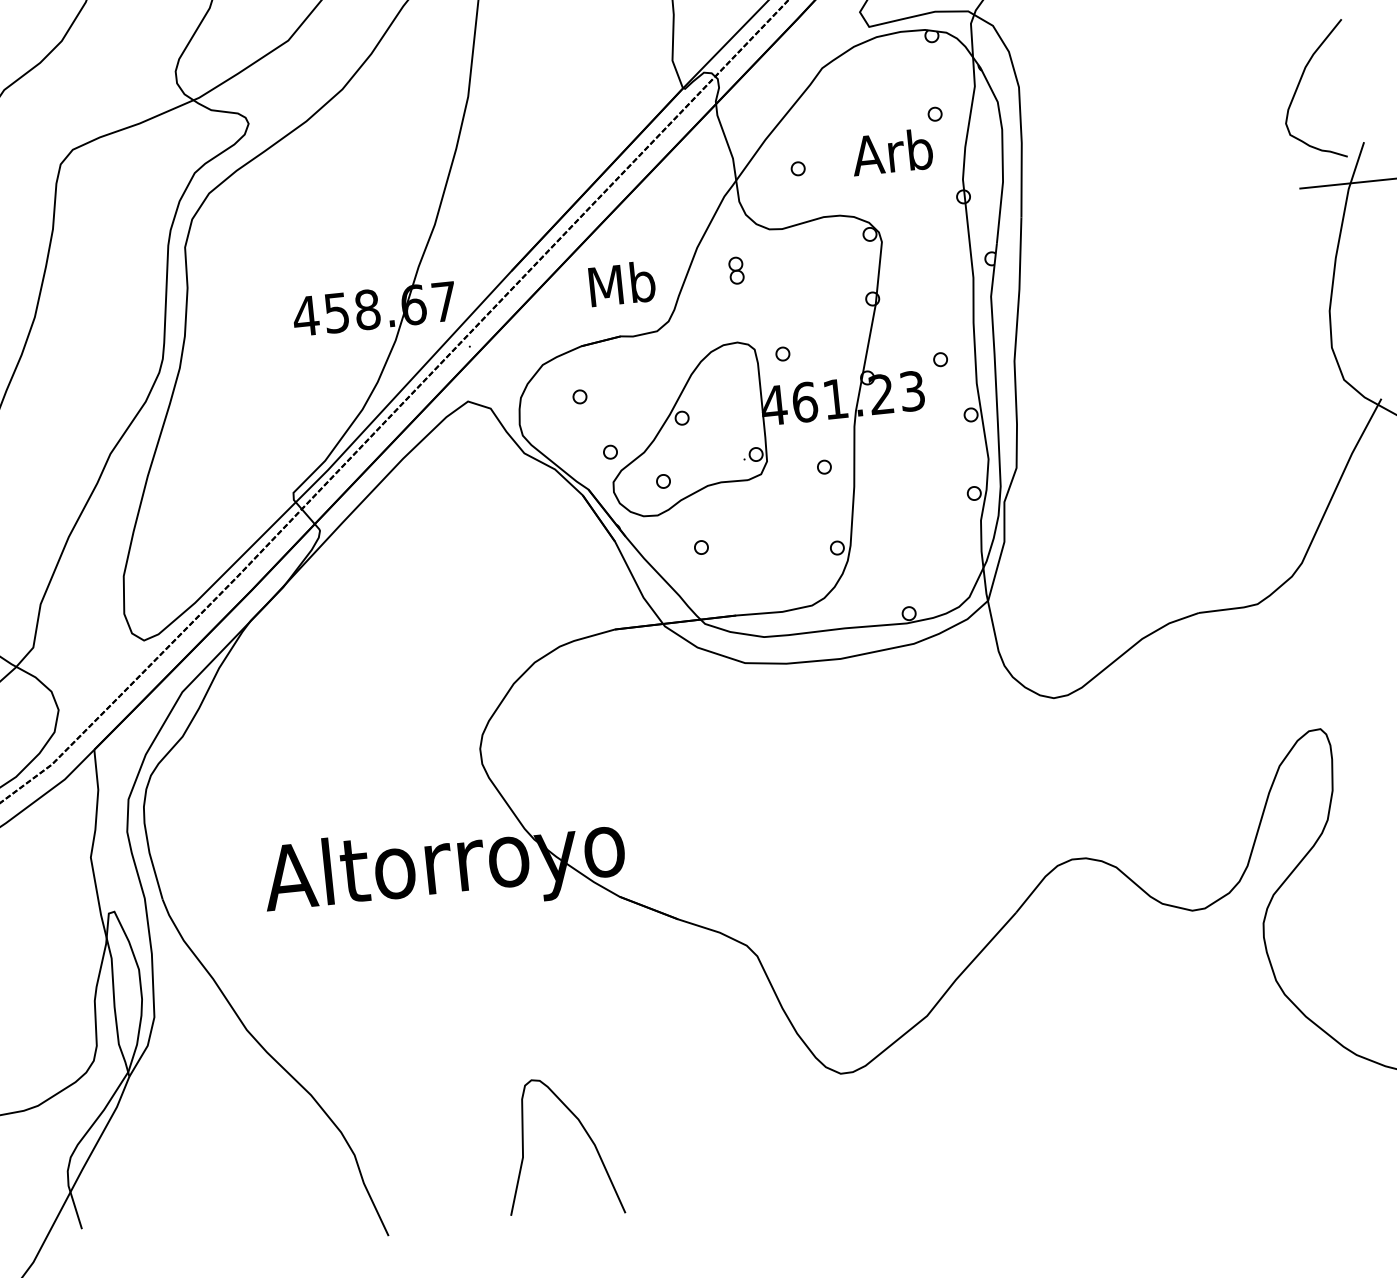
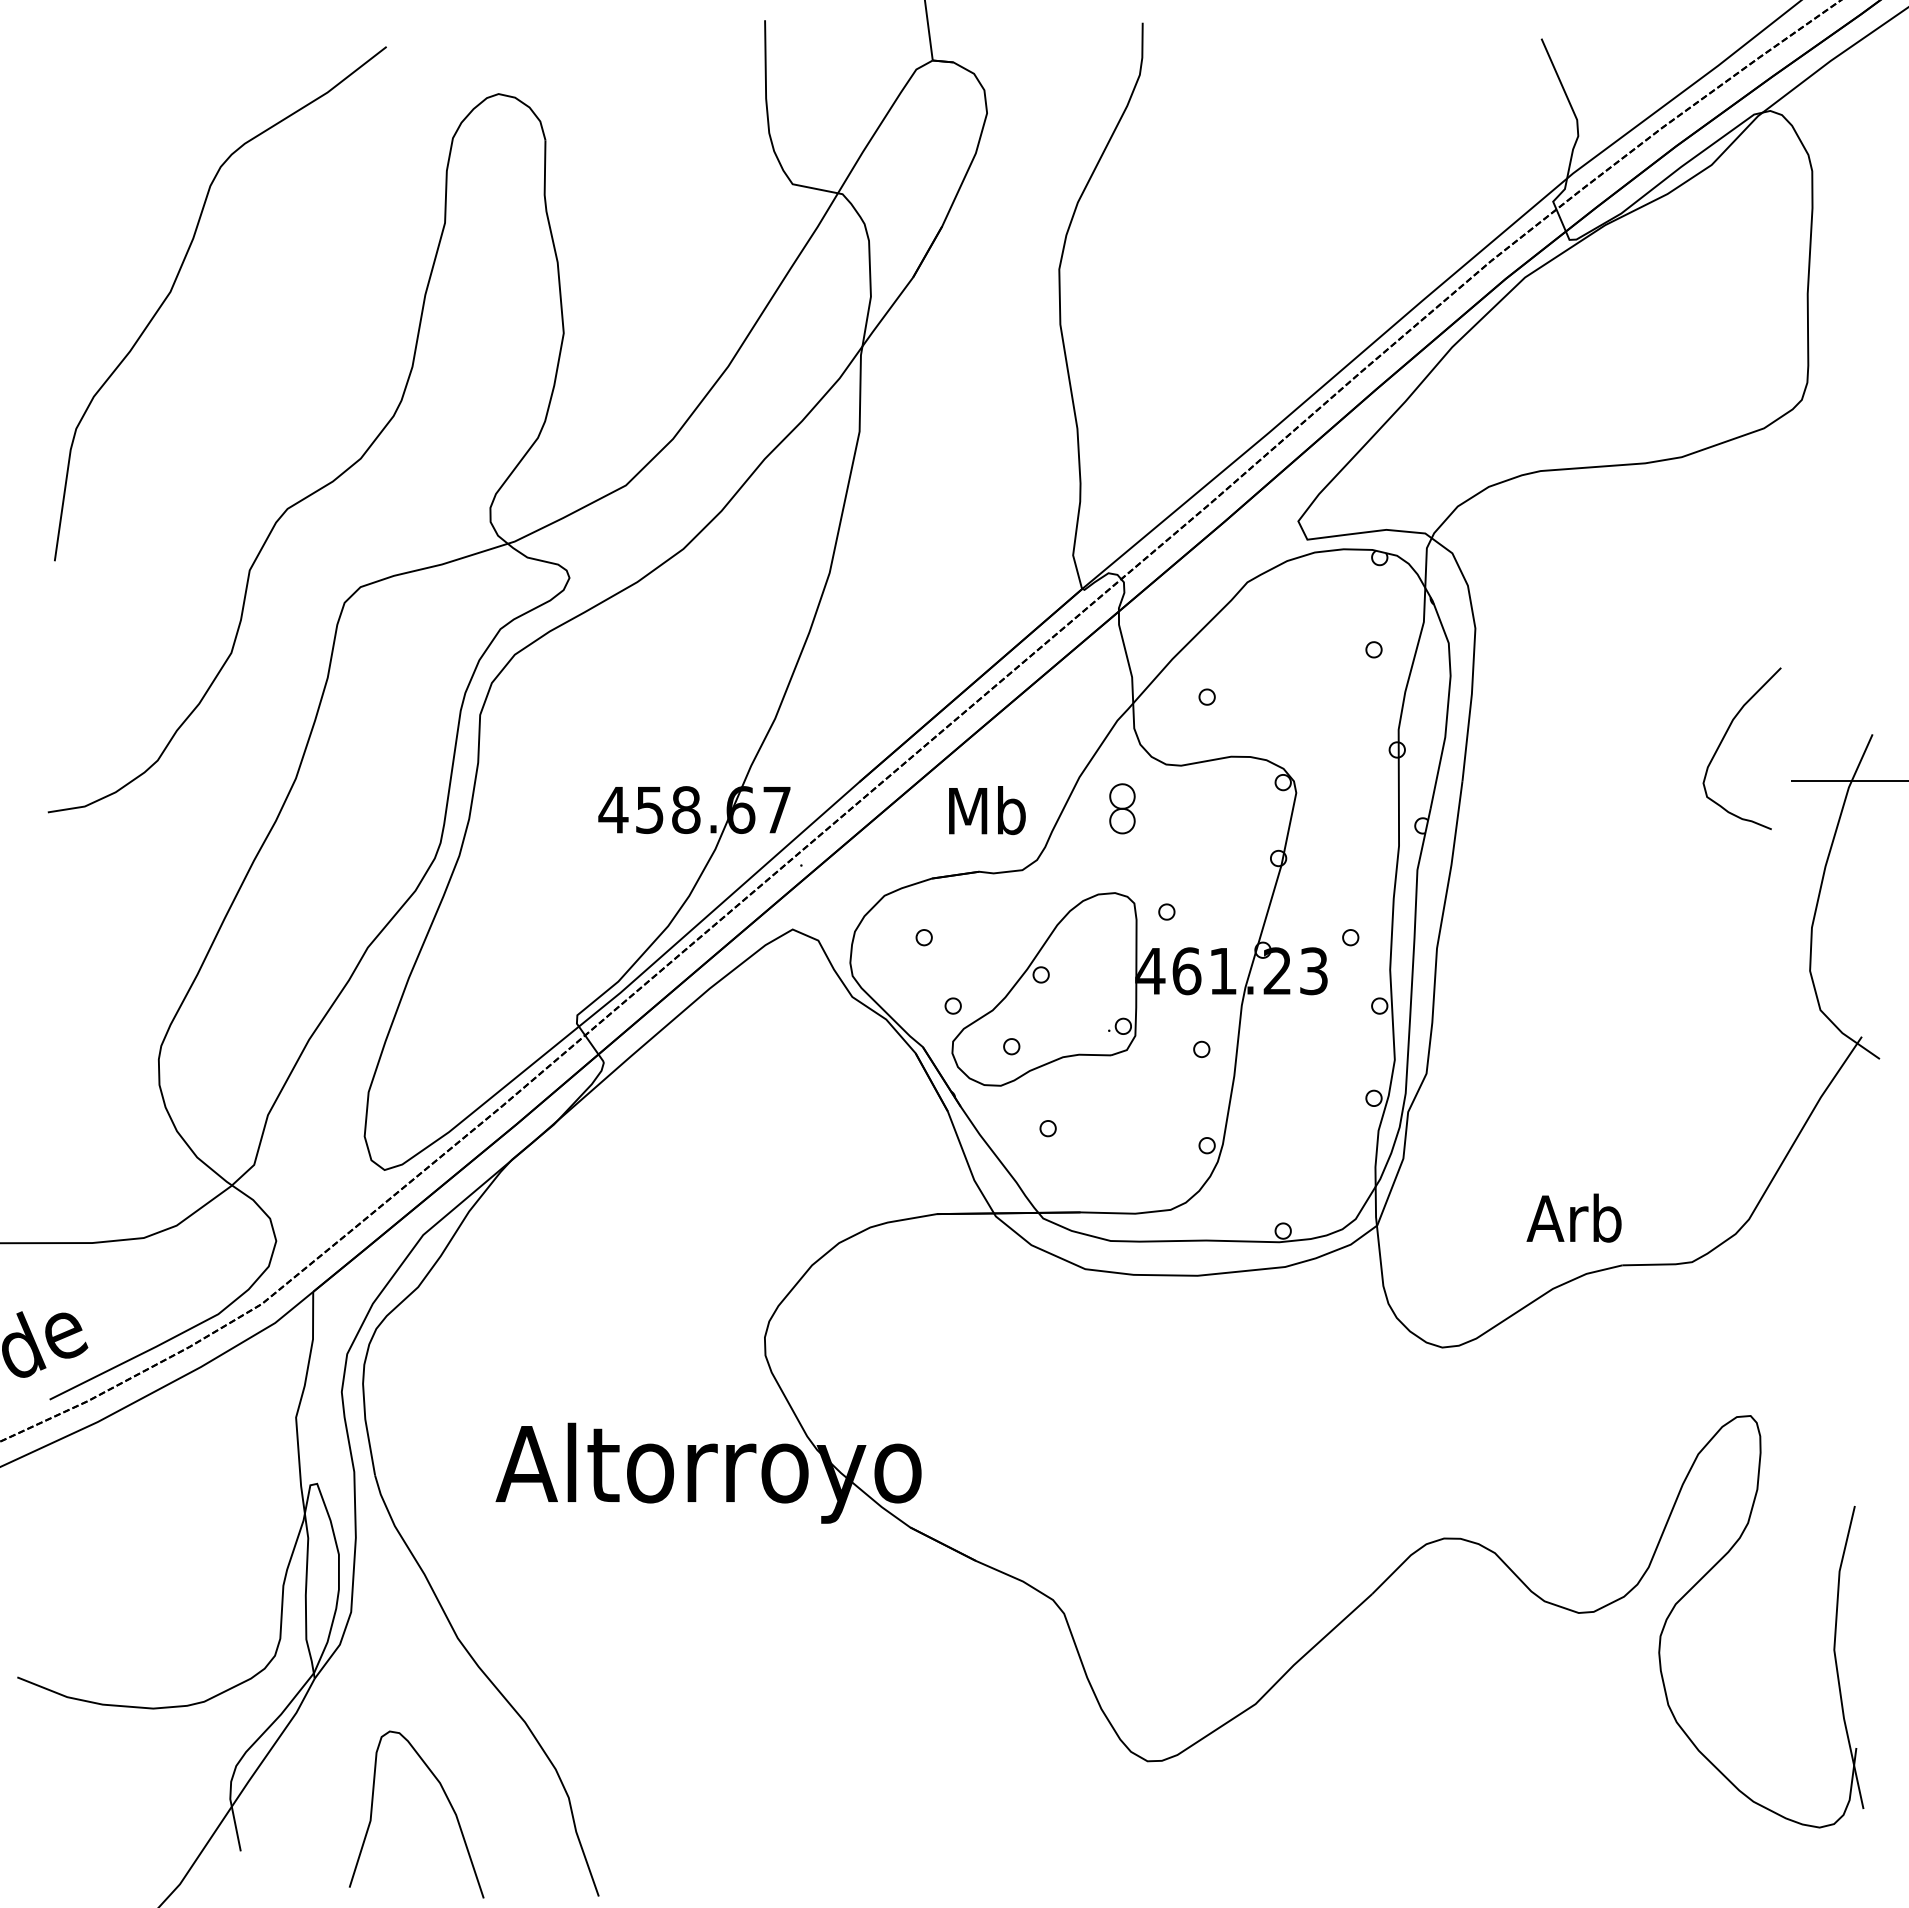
curve: (1299, 85) -> (1723, 740), moved
text: (891, 151) -> (1573, 1217), moved
part: (736, 270) -> (1122, 808), size x1.6
curve: (585, 1131) -> (446, 1798), moved

